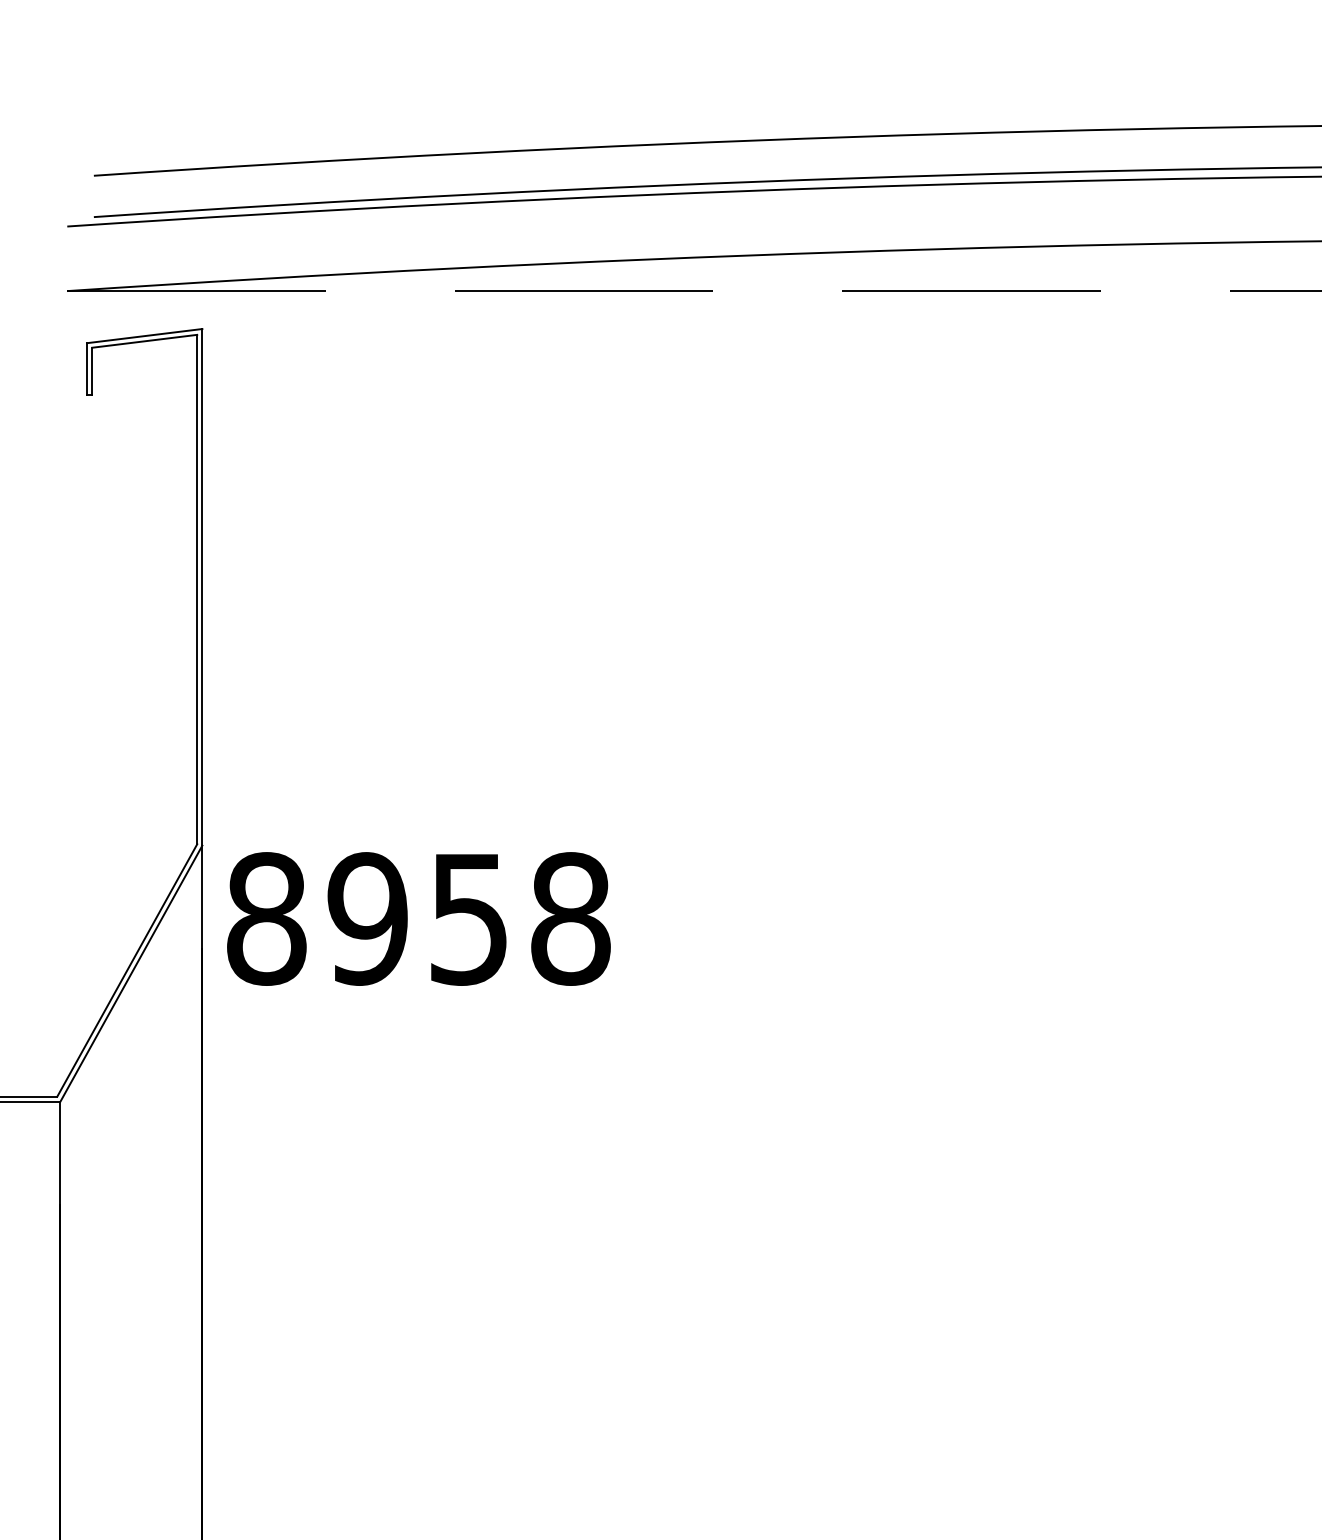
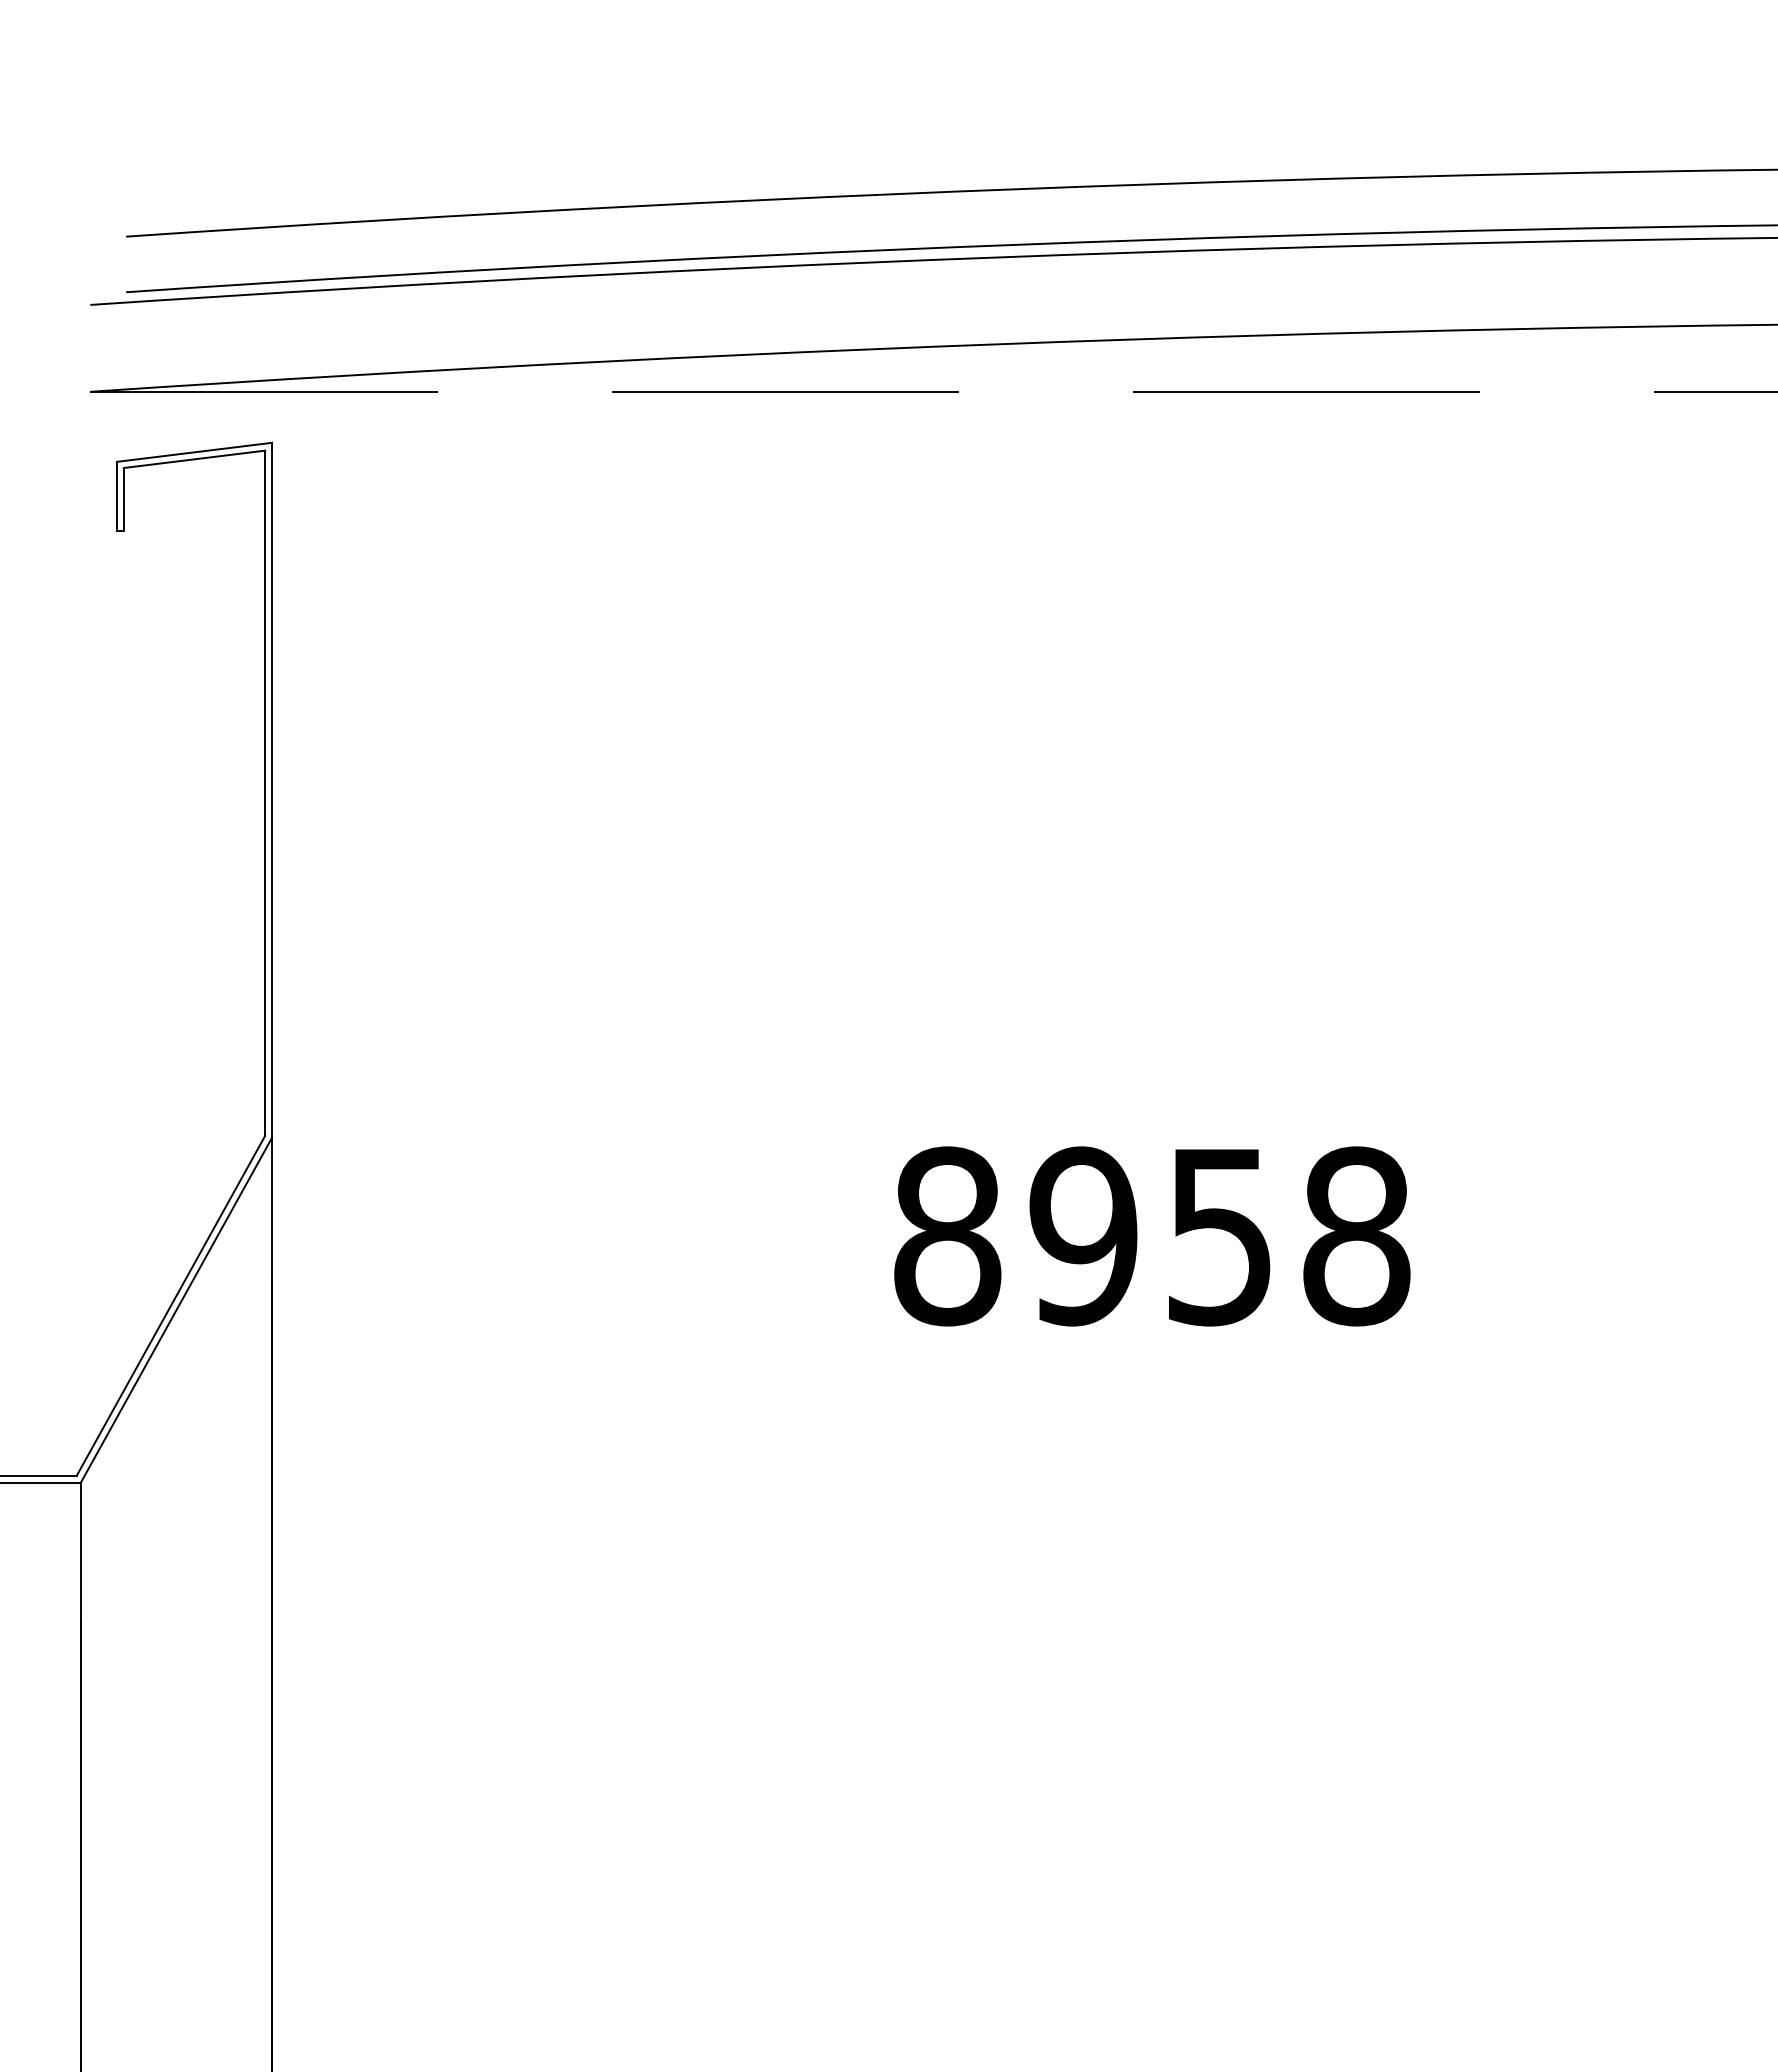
text: (419, 919) -> (1152, 1236), moved

